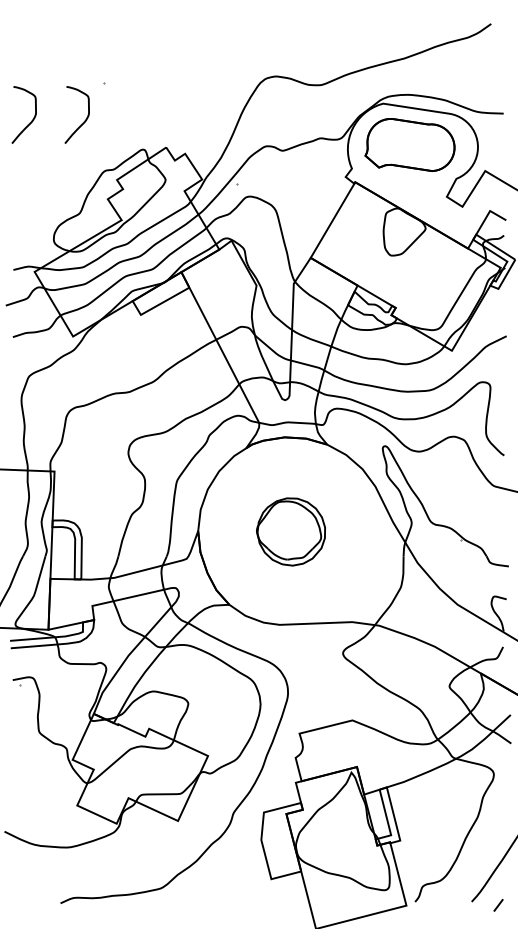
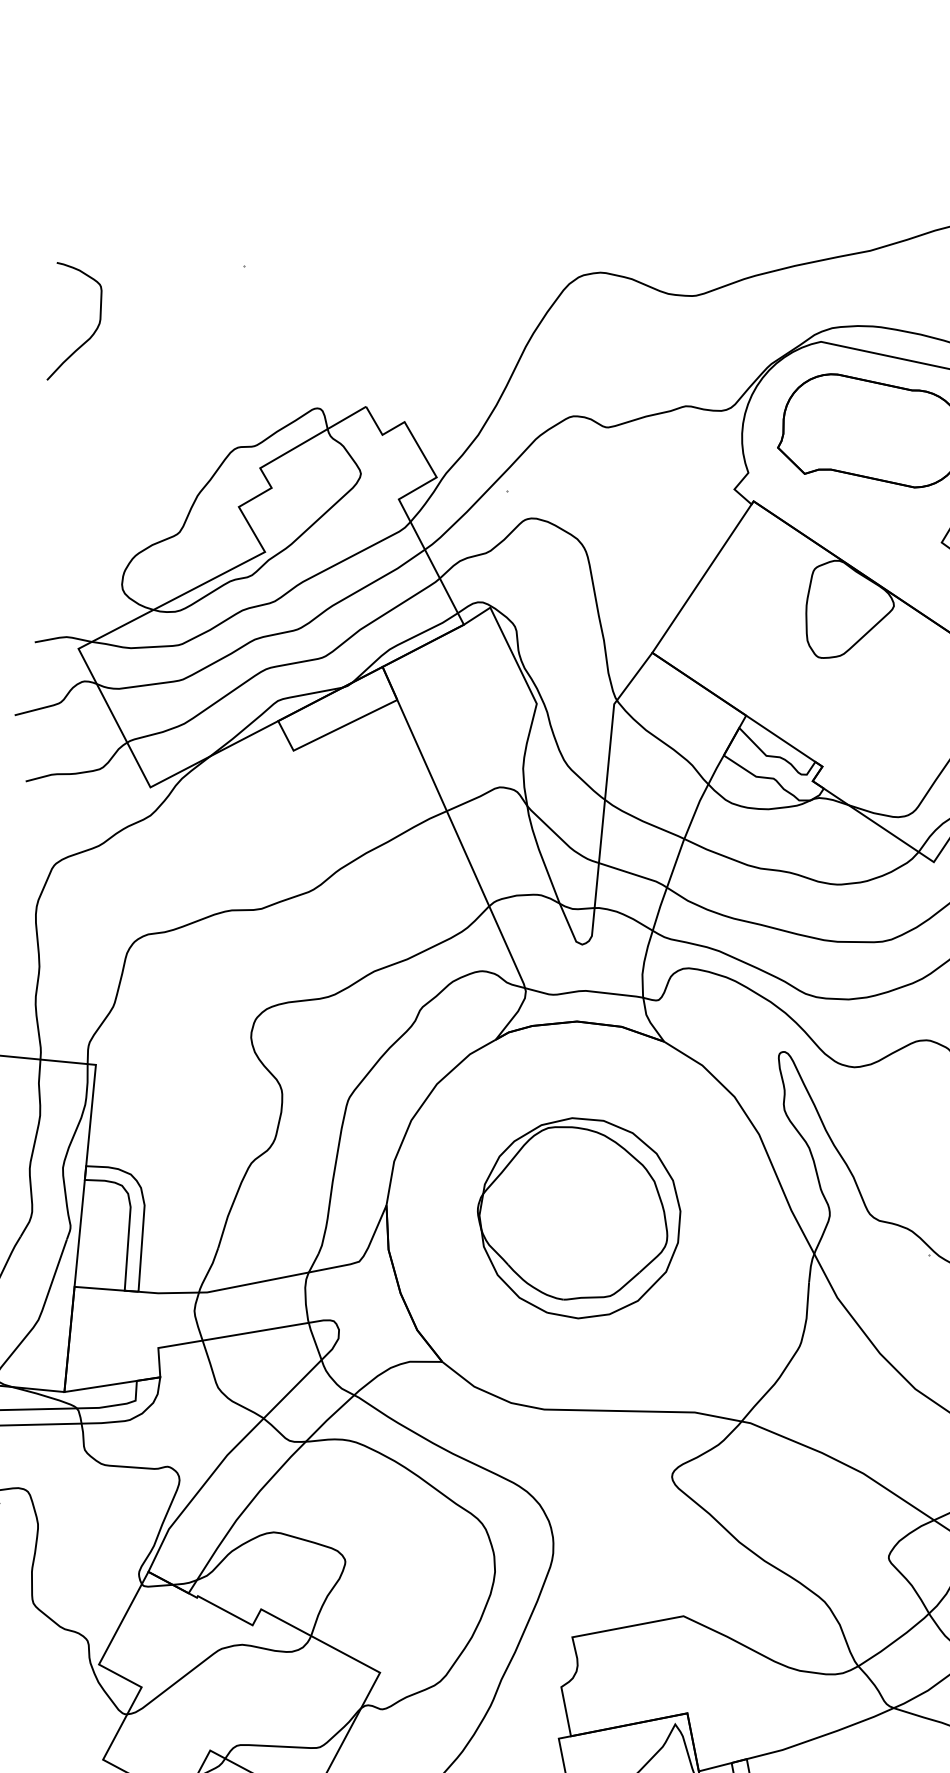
curve: (83, 121) -> (197, 342), removed
part: (290, 531) -> (577, 1217), size x1.43

